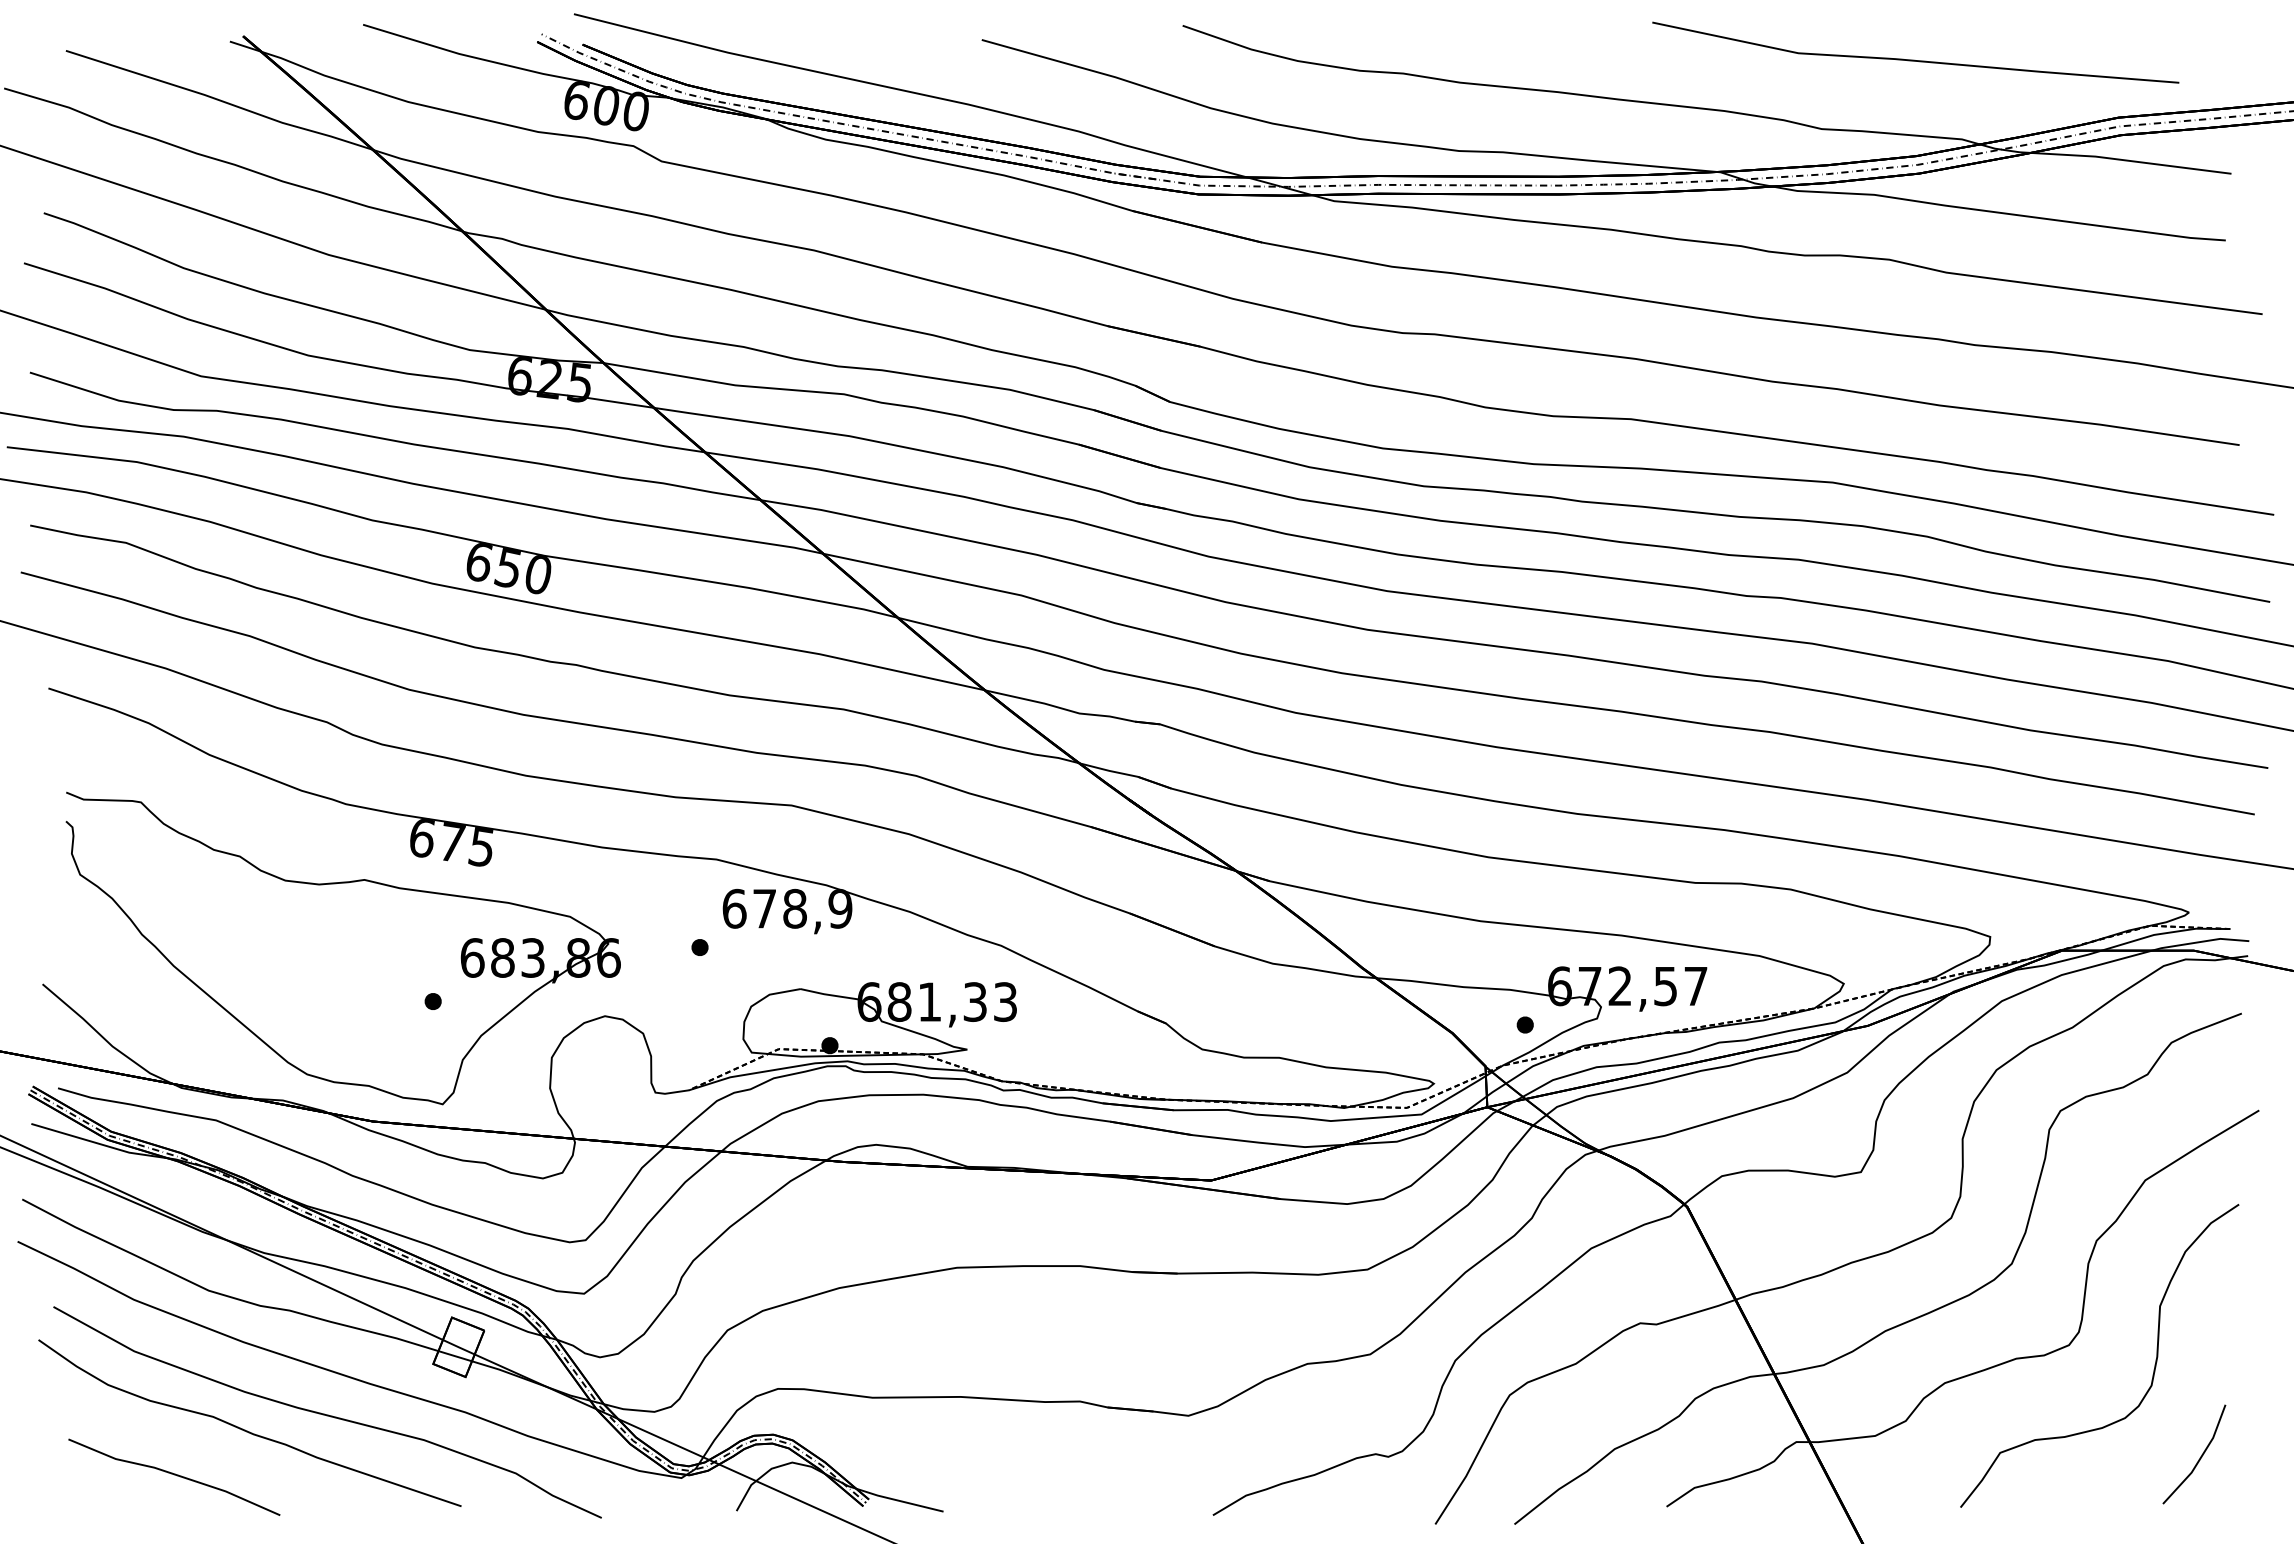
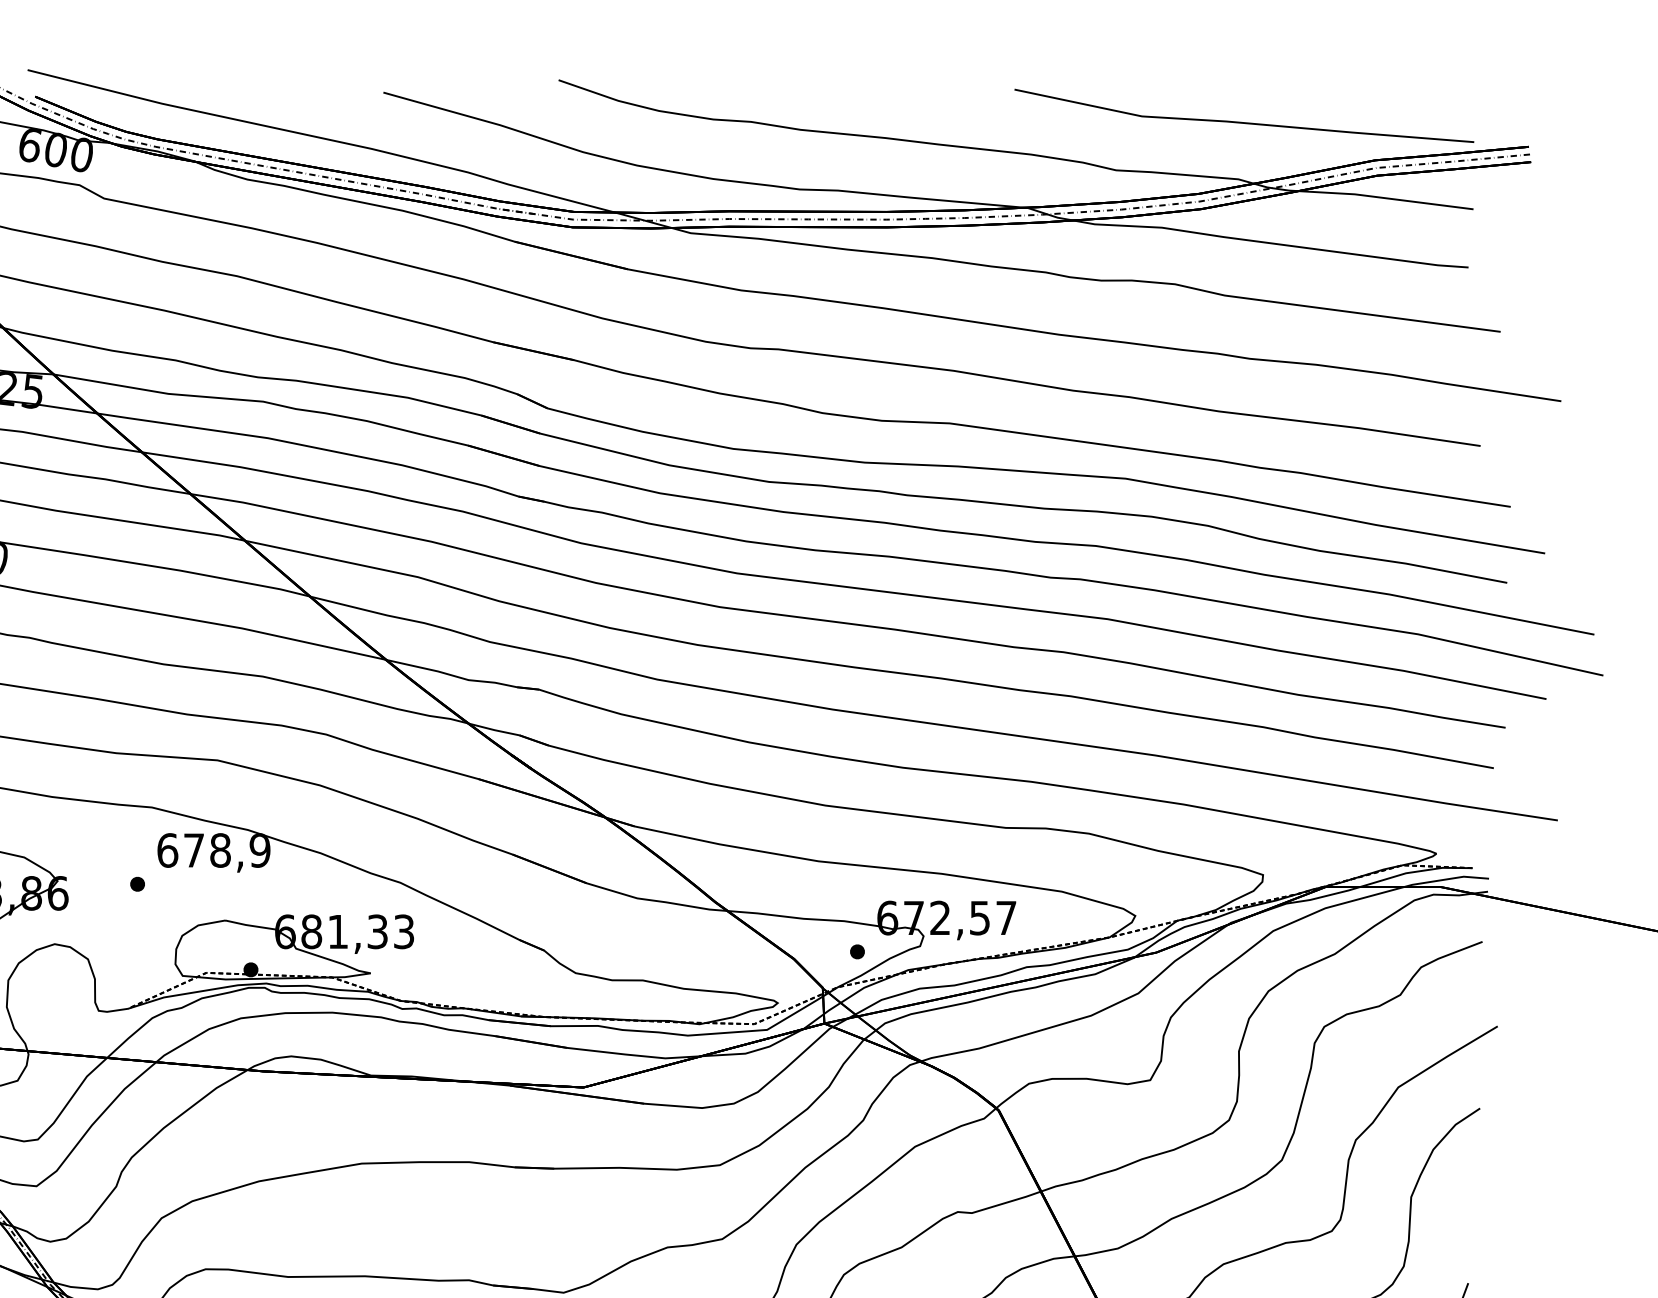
line: (1914, 59) -> (1243, 121), moved

